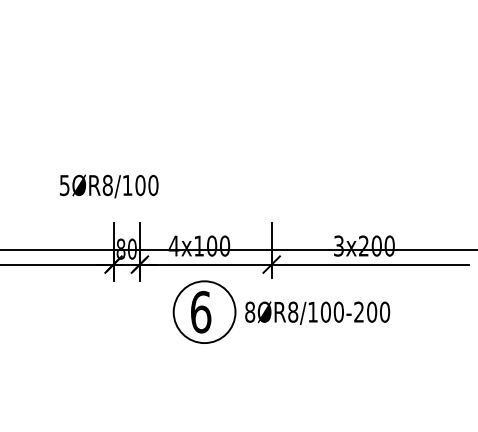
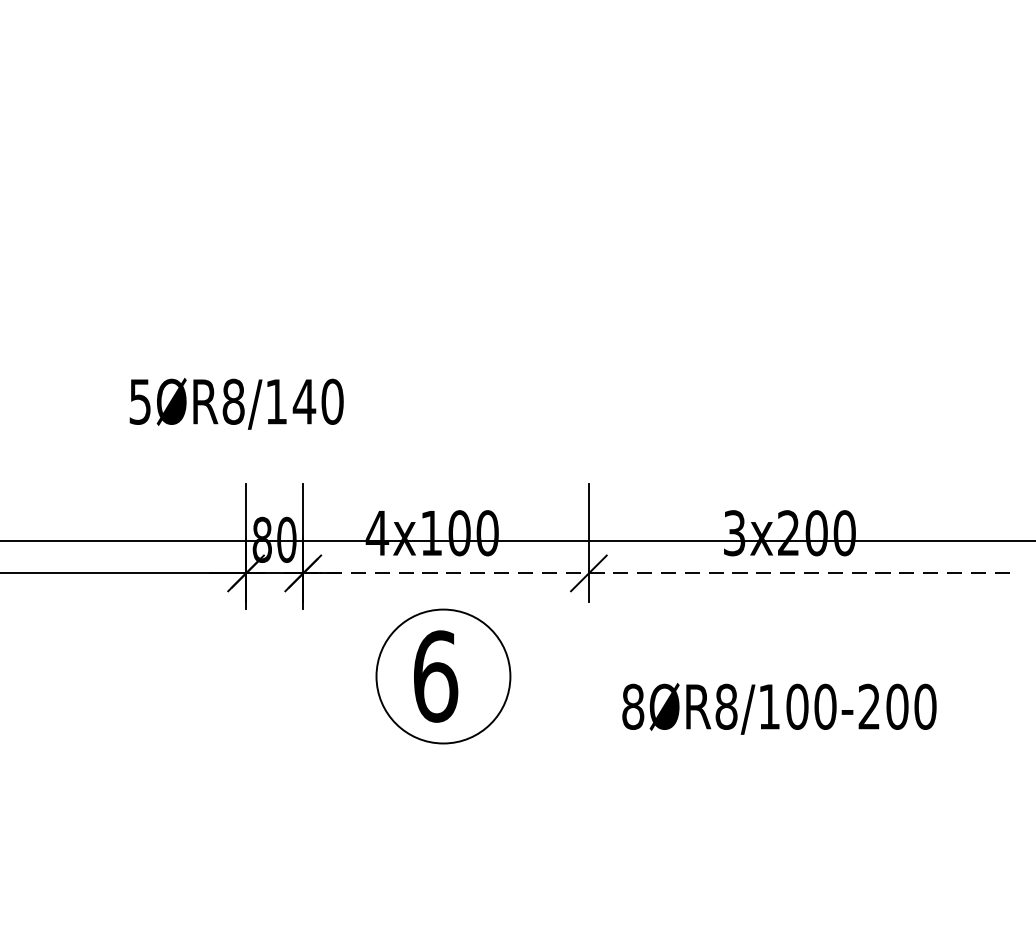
text: (140, 185) -> (304, 401), 5ØR8/100 -> 5ØR8/140
line: (304, 264) -> (659, 573), solid -> dashed
text: (317, 313) -> (779, 709), moved

